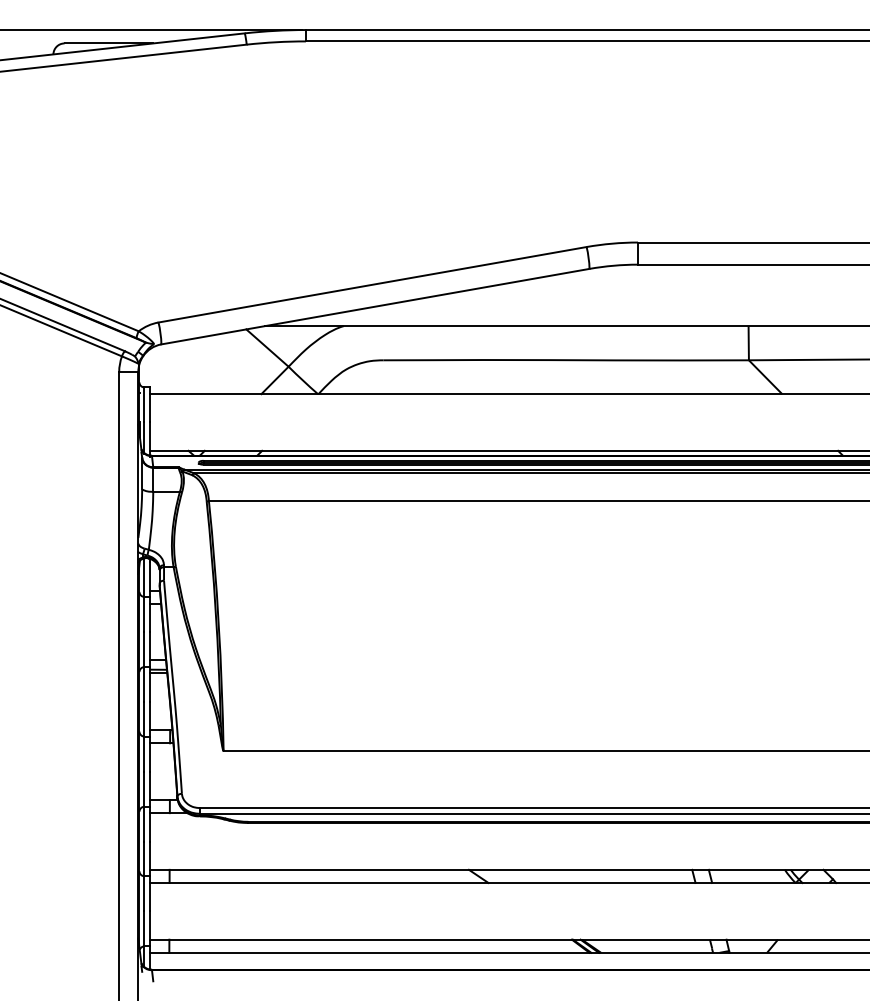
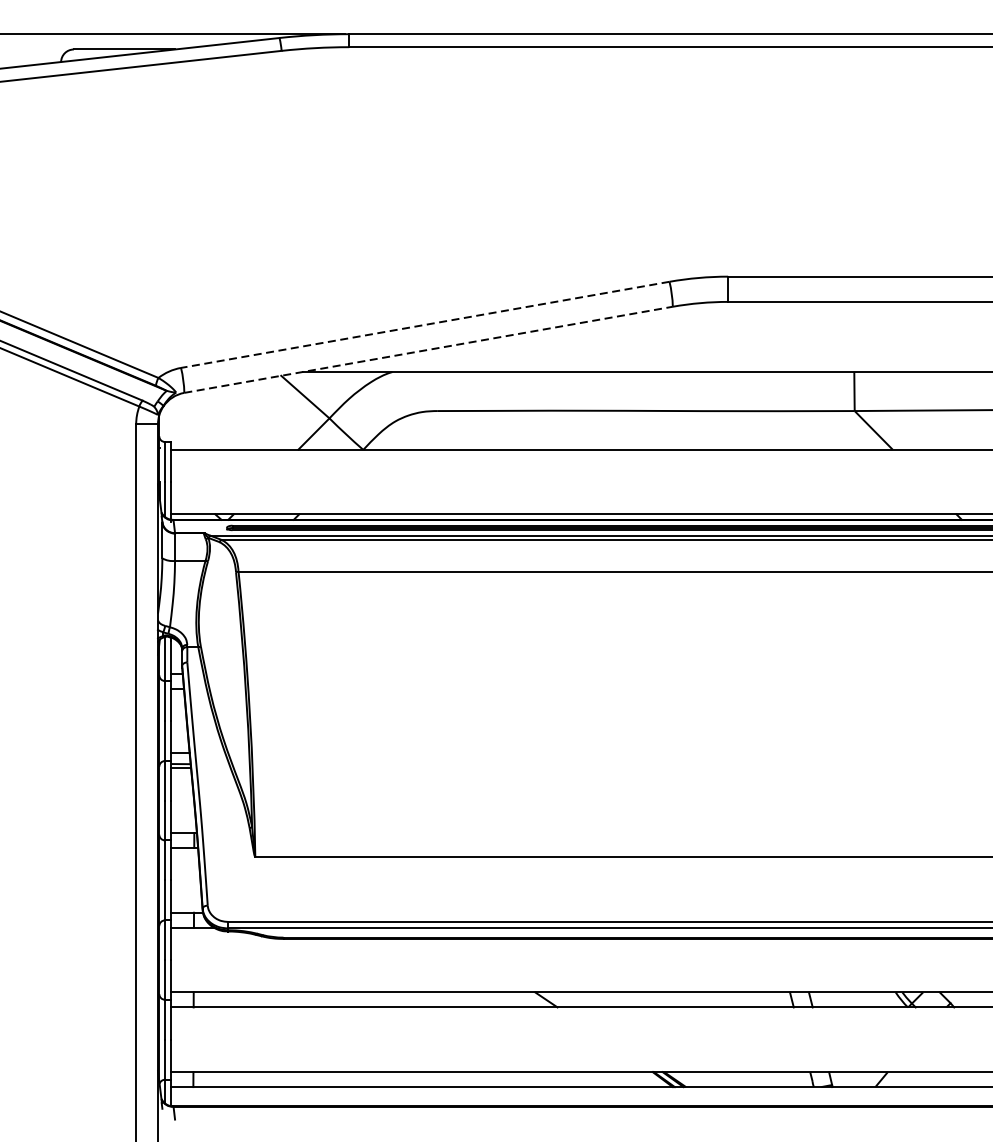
line: (372, 284) -> (425, 324), solid -> dashed
line: (375, 306) -> (428, 349), solid -> dashed

